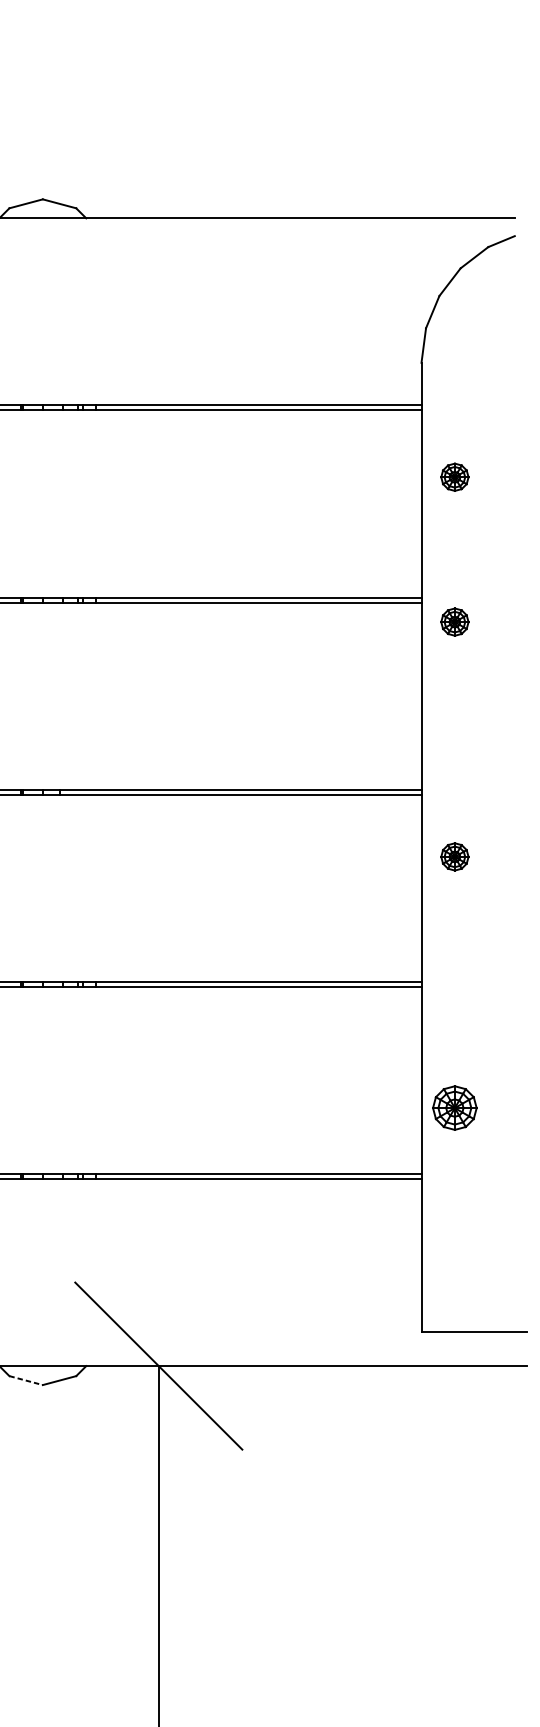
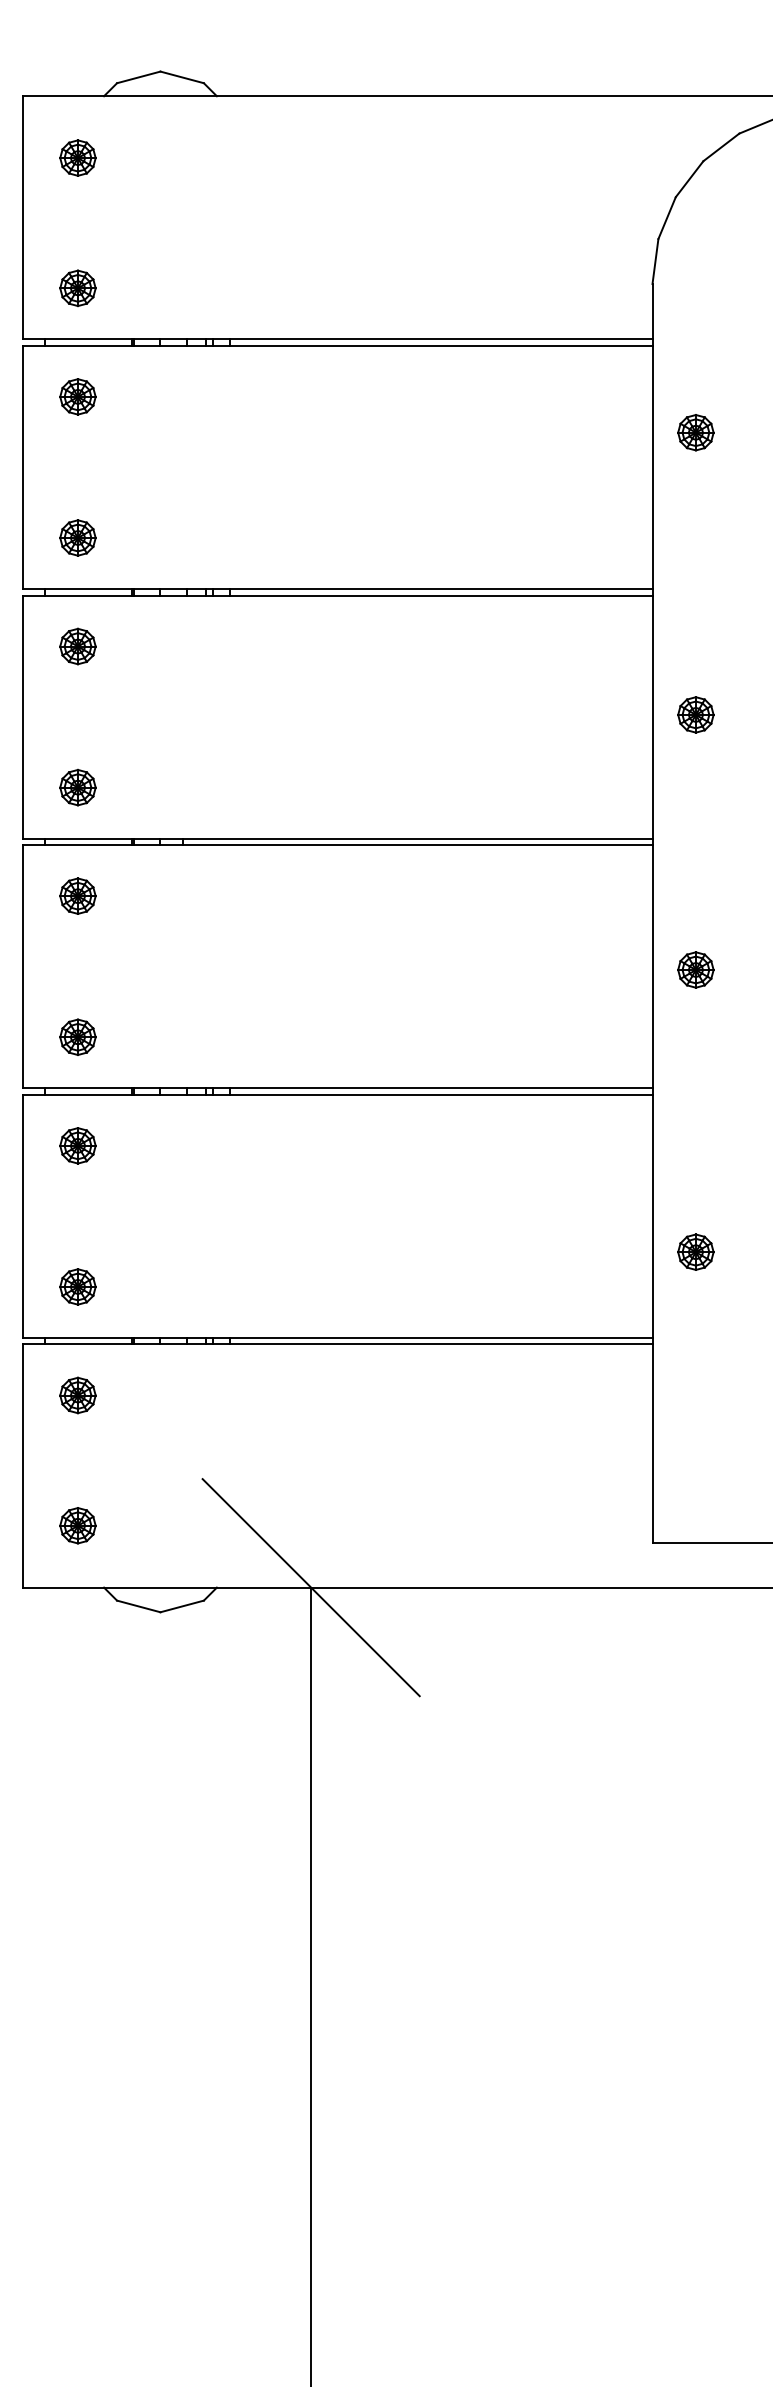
part: (454, 621) -> (695, 714), moved
part: (454, 856) -> (695, 969), moved
part: (454, 1107) -> (695, 1251), size x0.62
line: (26, 1380) -> (139, 1606), dashed -> solid

